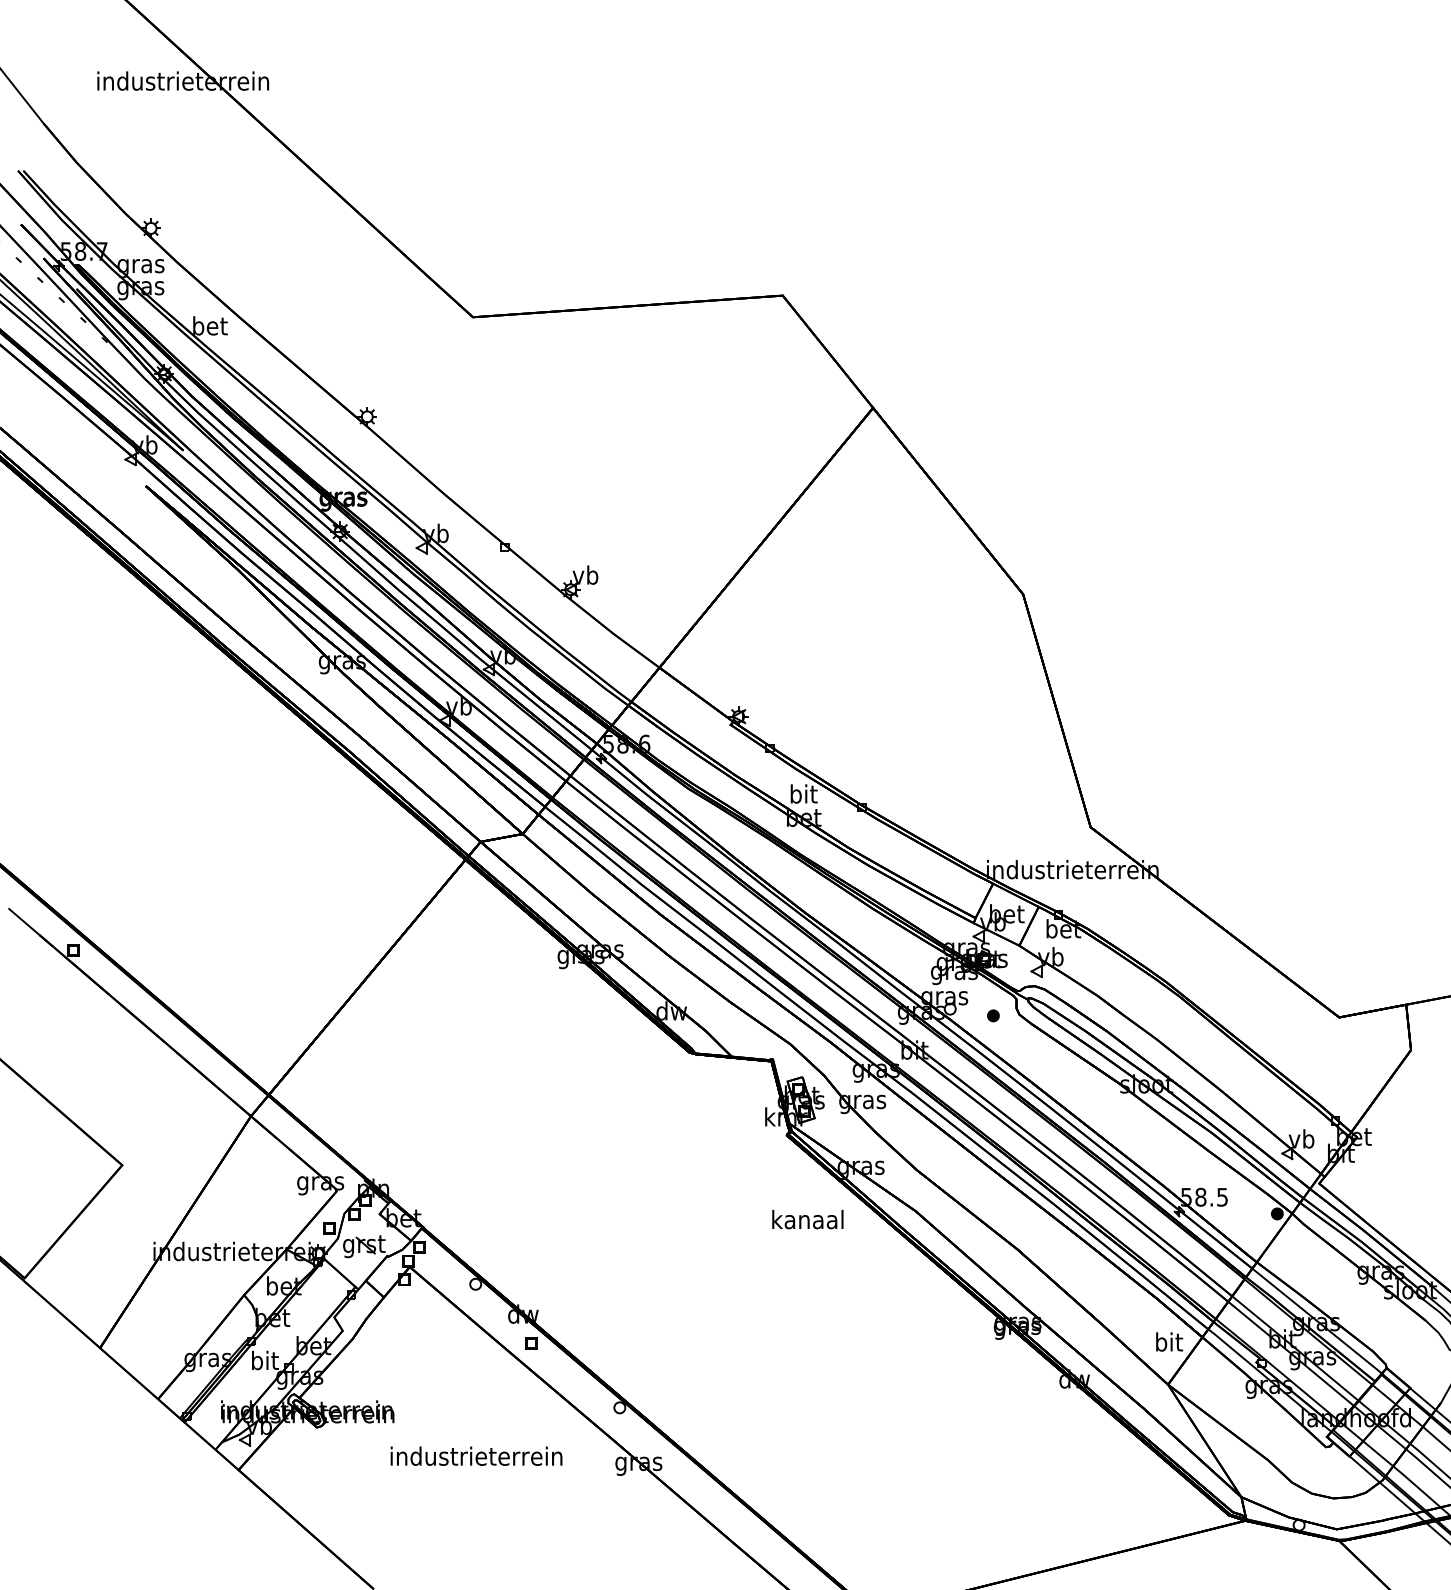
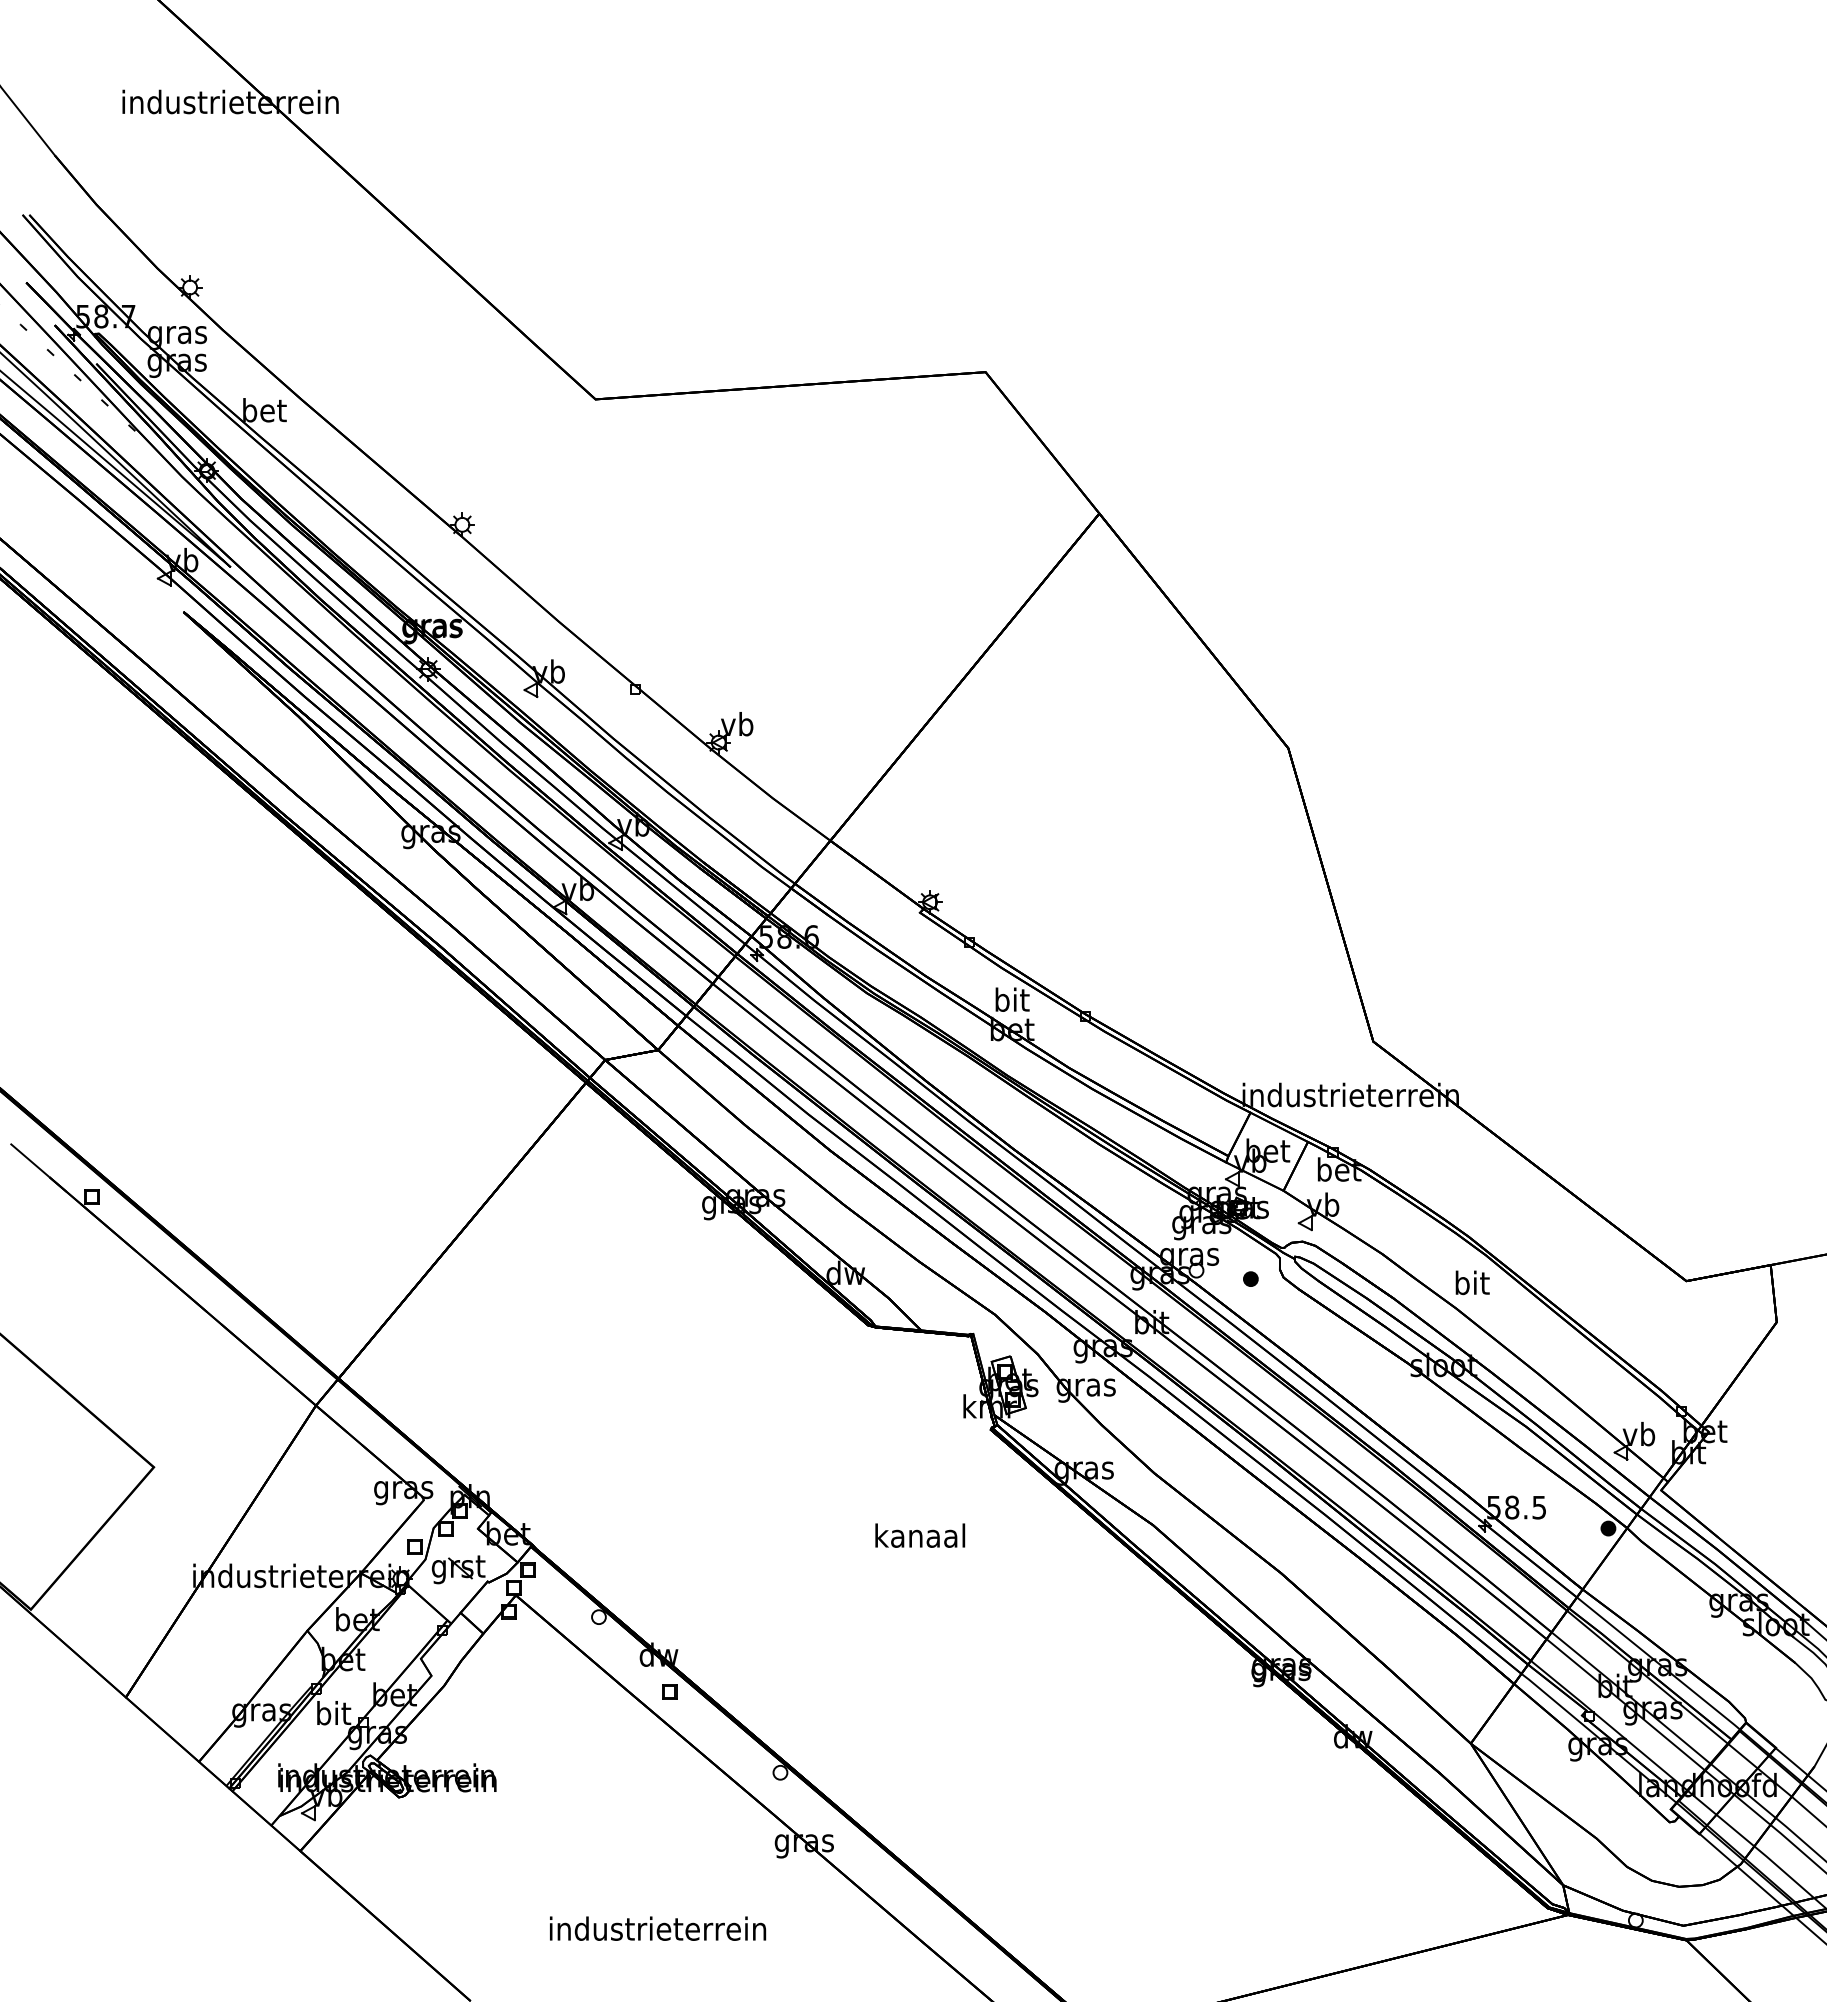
text: (808, 1219) -> (920, 1535), moved
text: (1169, 1341) -> (1472, 1282), moved
text: (476, 1456) -> (658, 1928), moved

